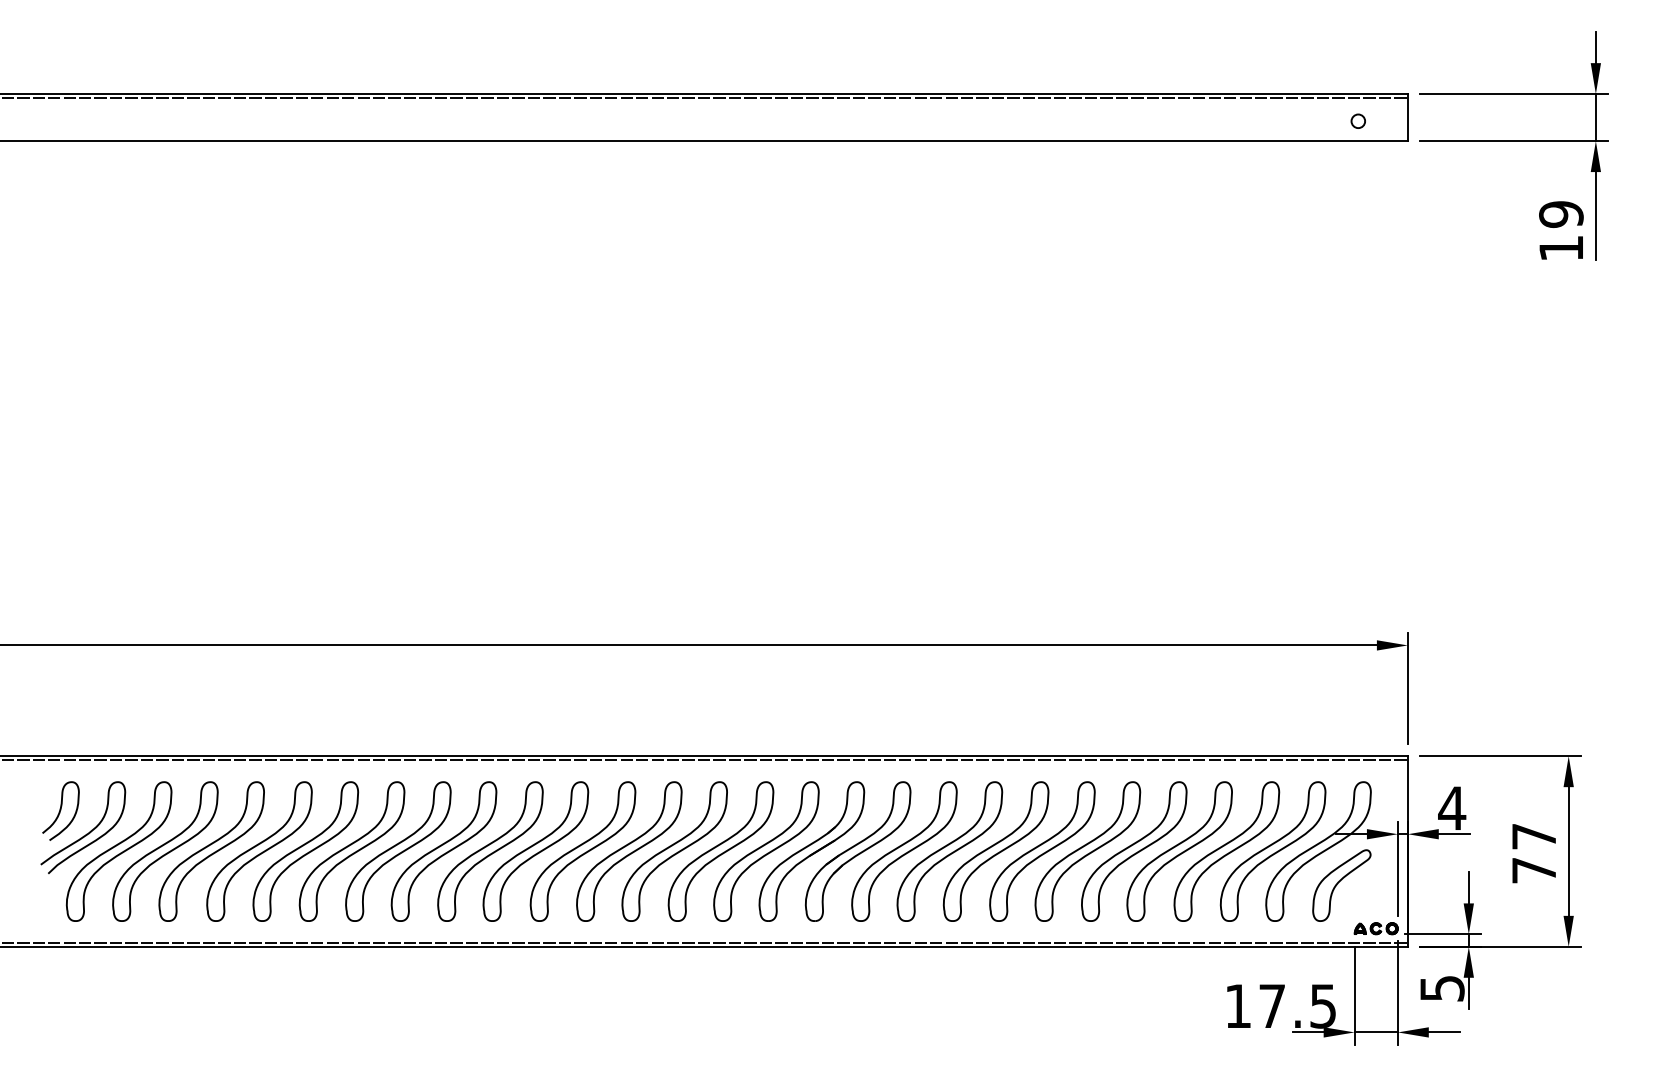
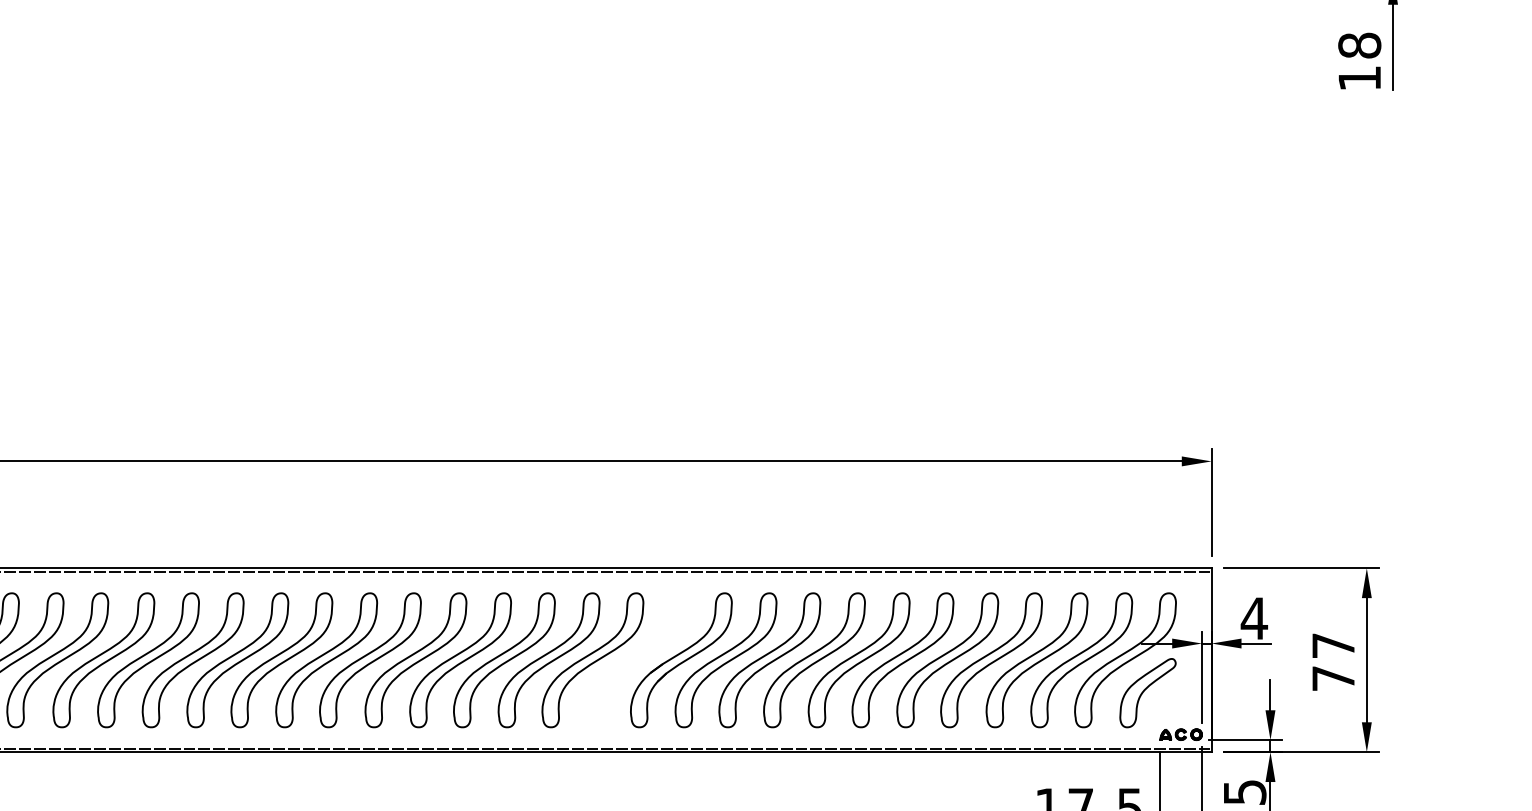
text: (1561, 214) -> (1359, 45), 19 -> 18
part: (811, 851) -> (636, 660), removed

